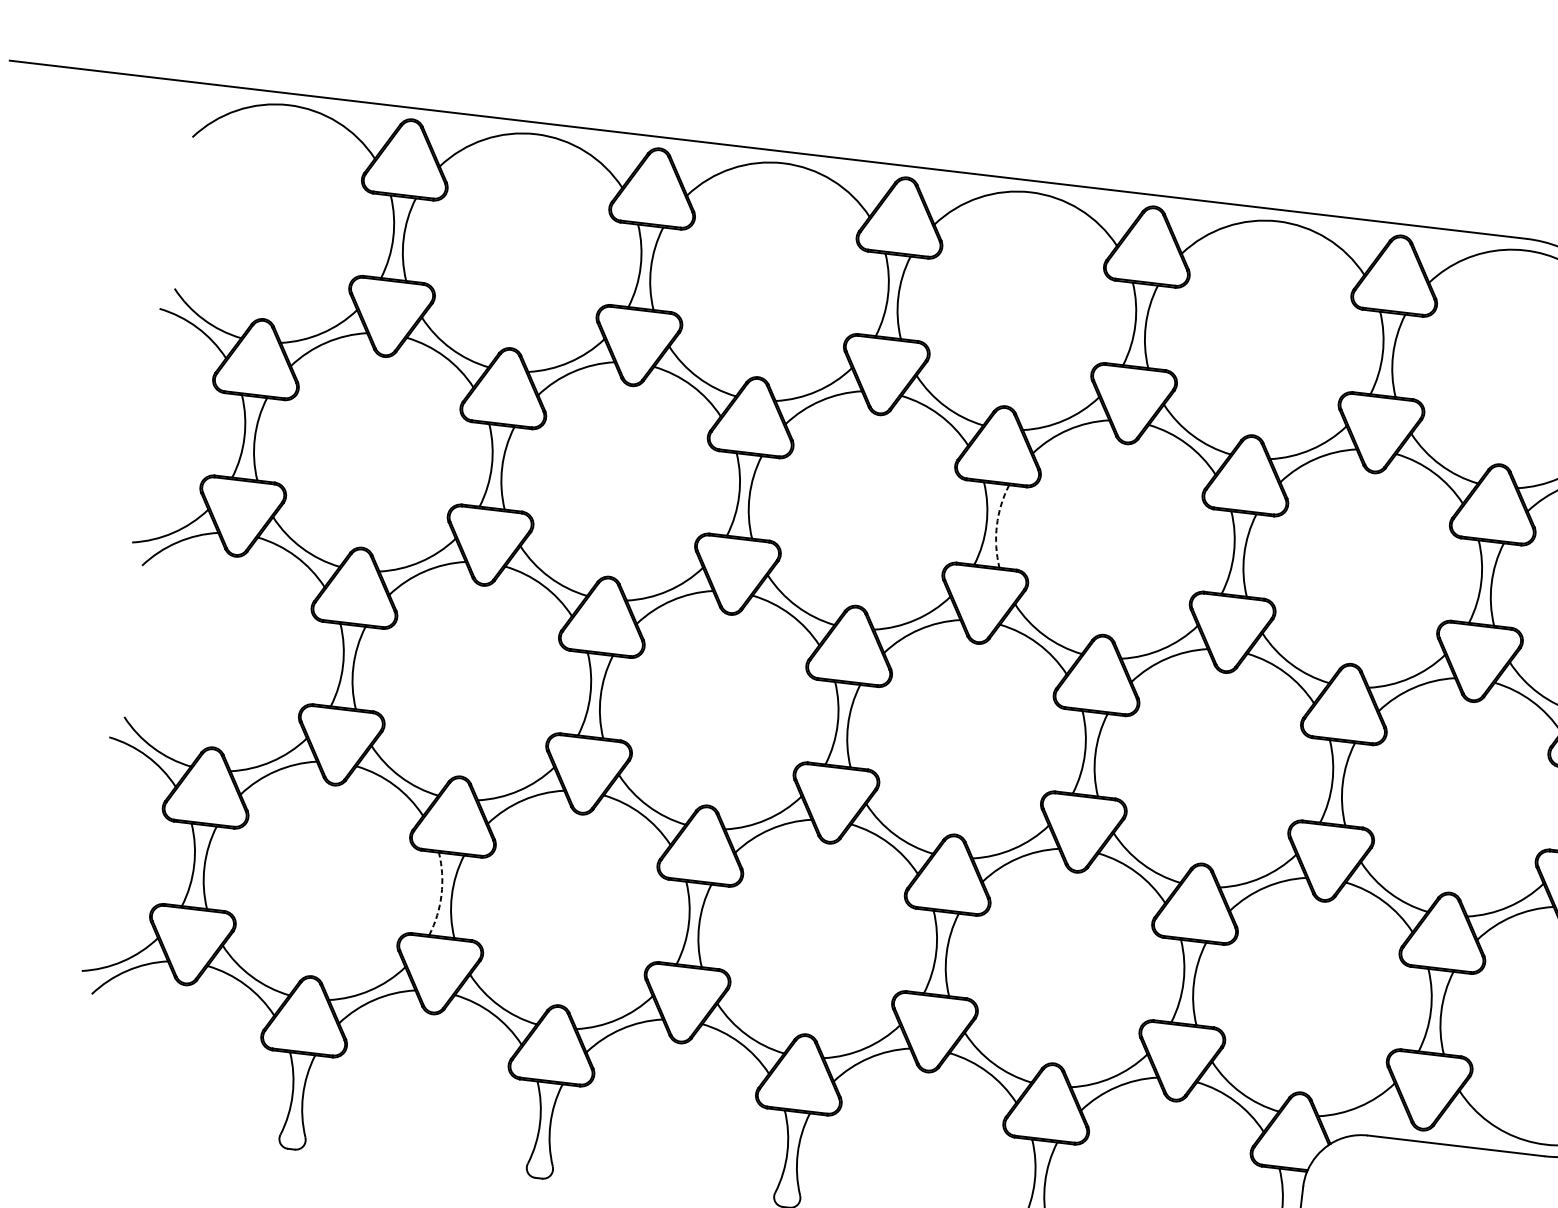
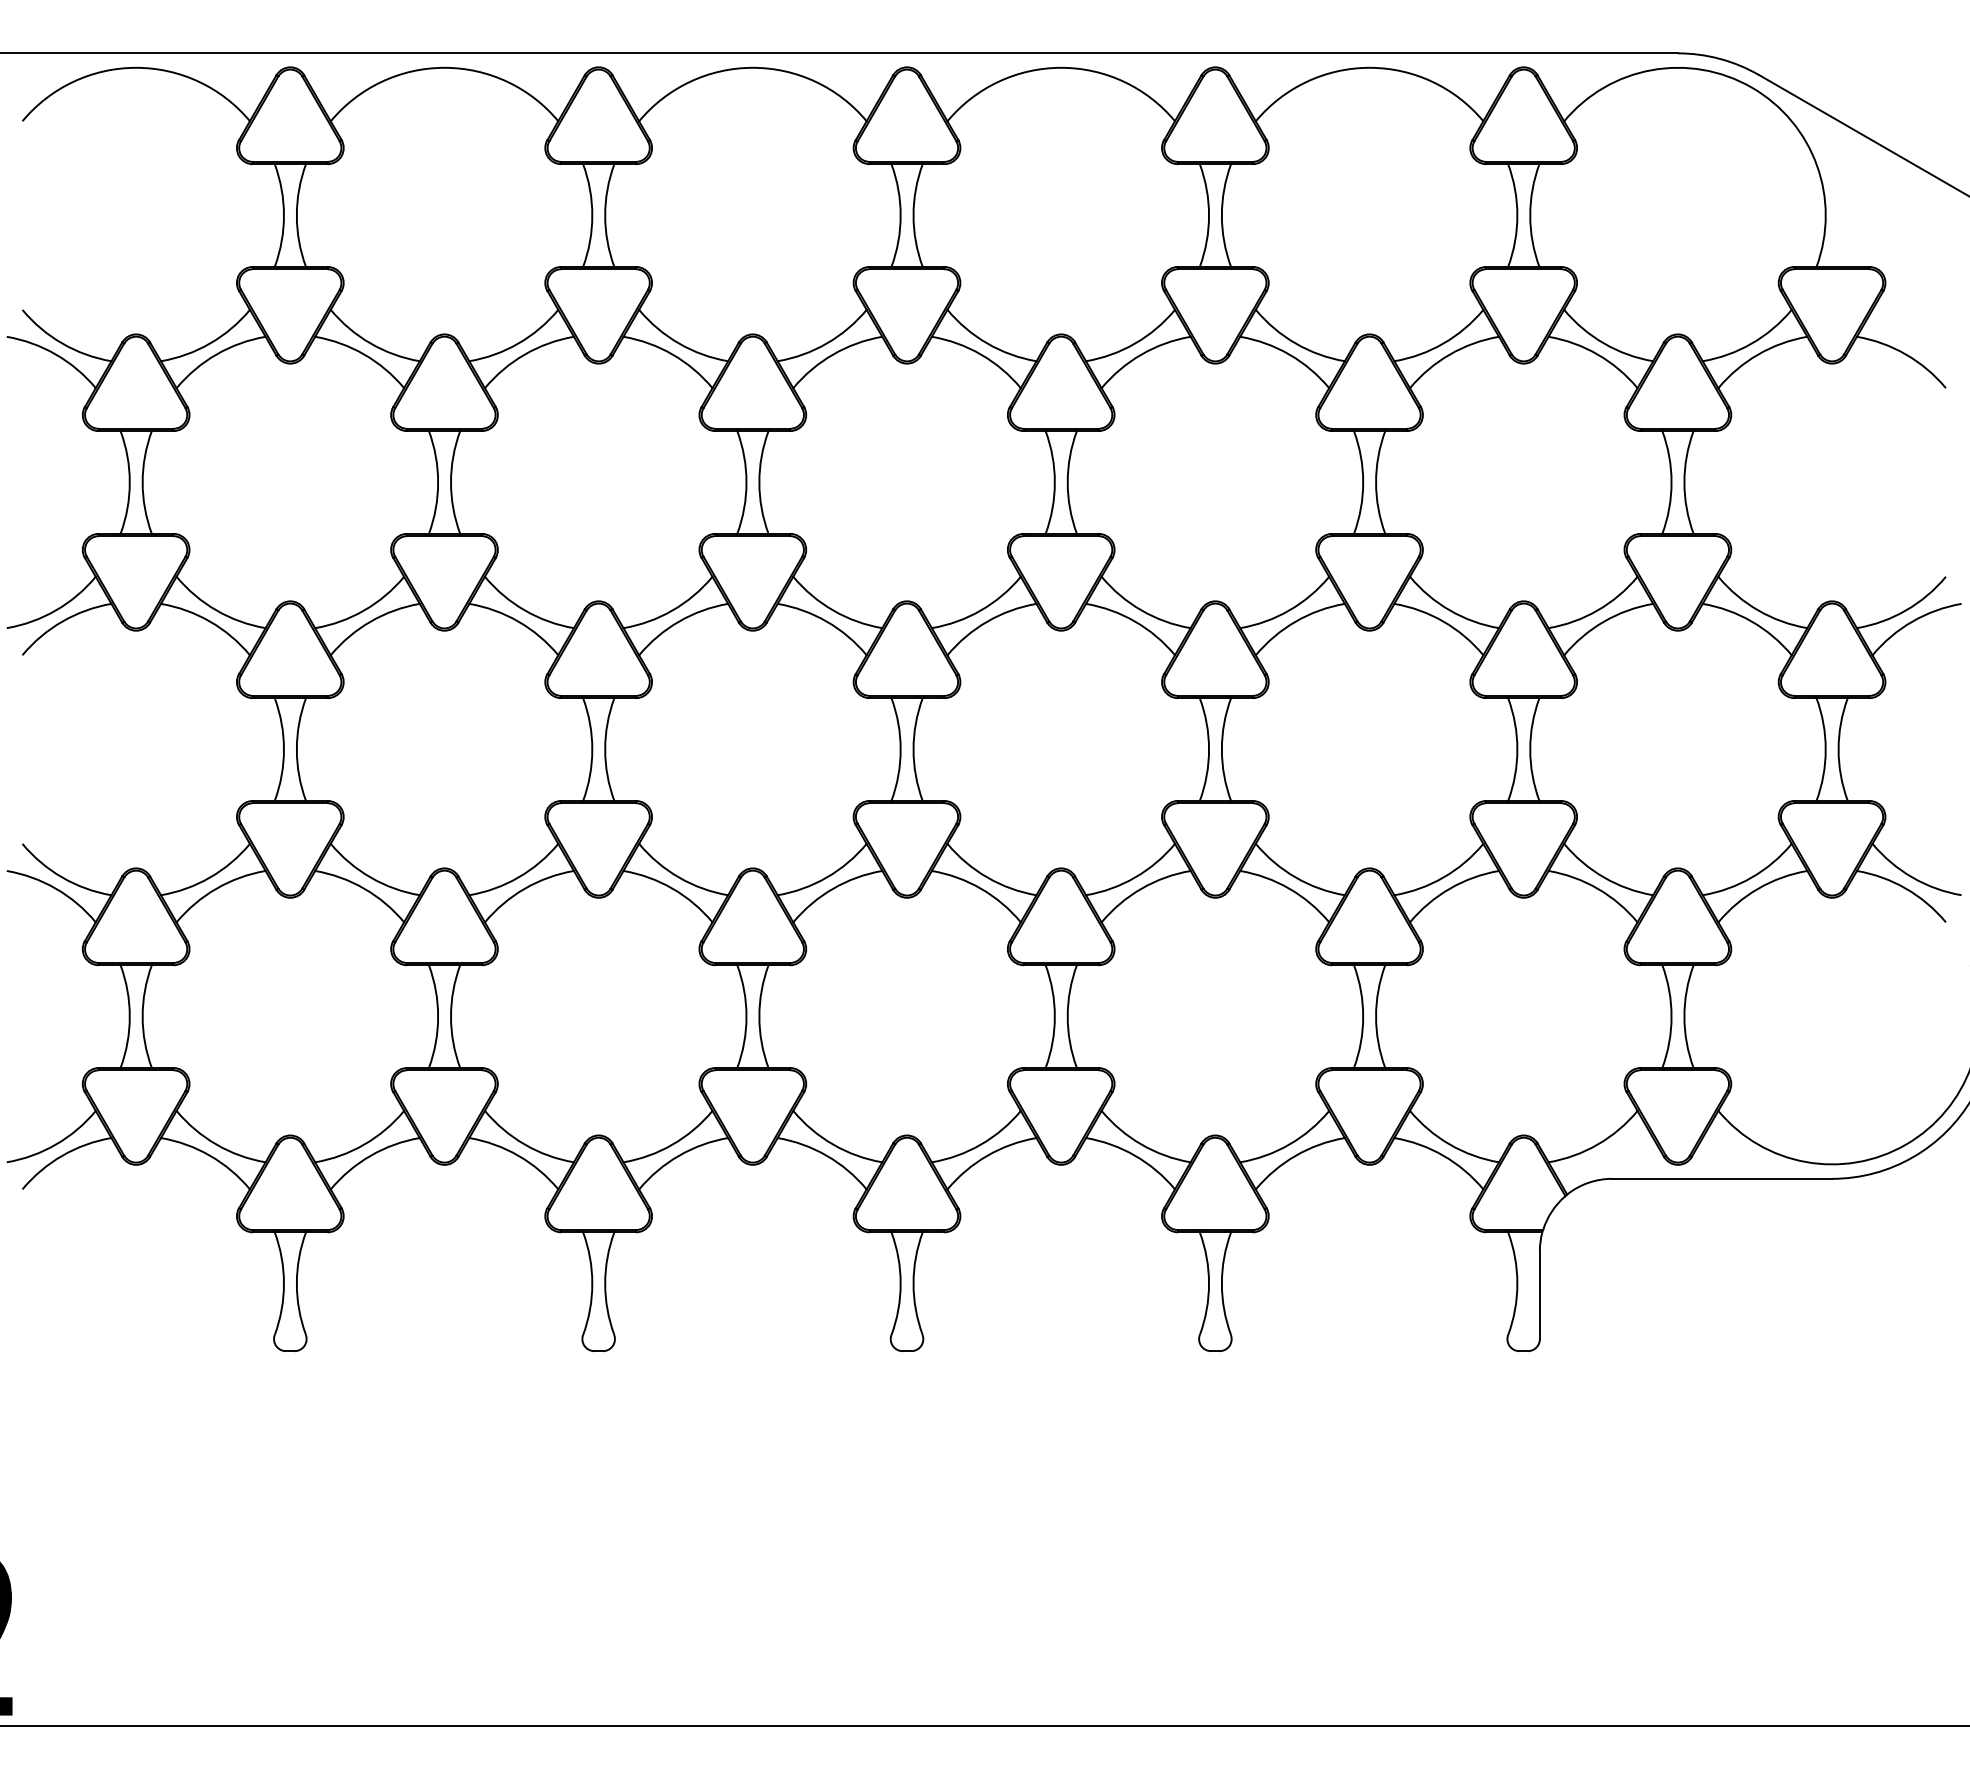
arc: (996, 525) -> (1067, 482), dashed -> solid
arc: (441, 894) -> (438, 1016), dashed -> solid

